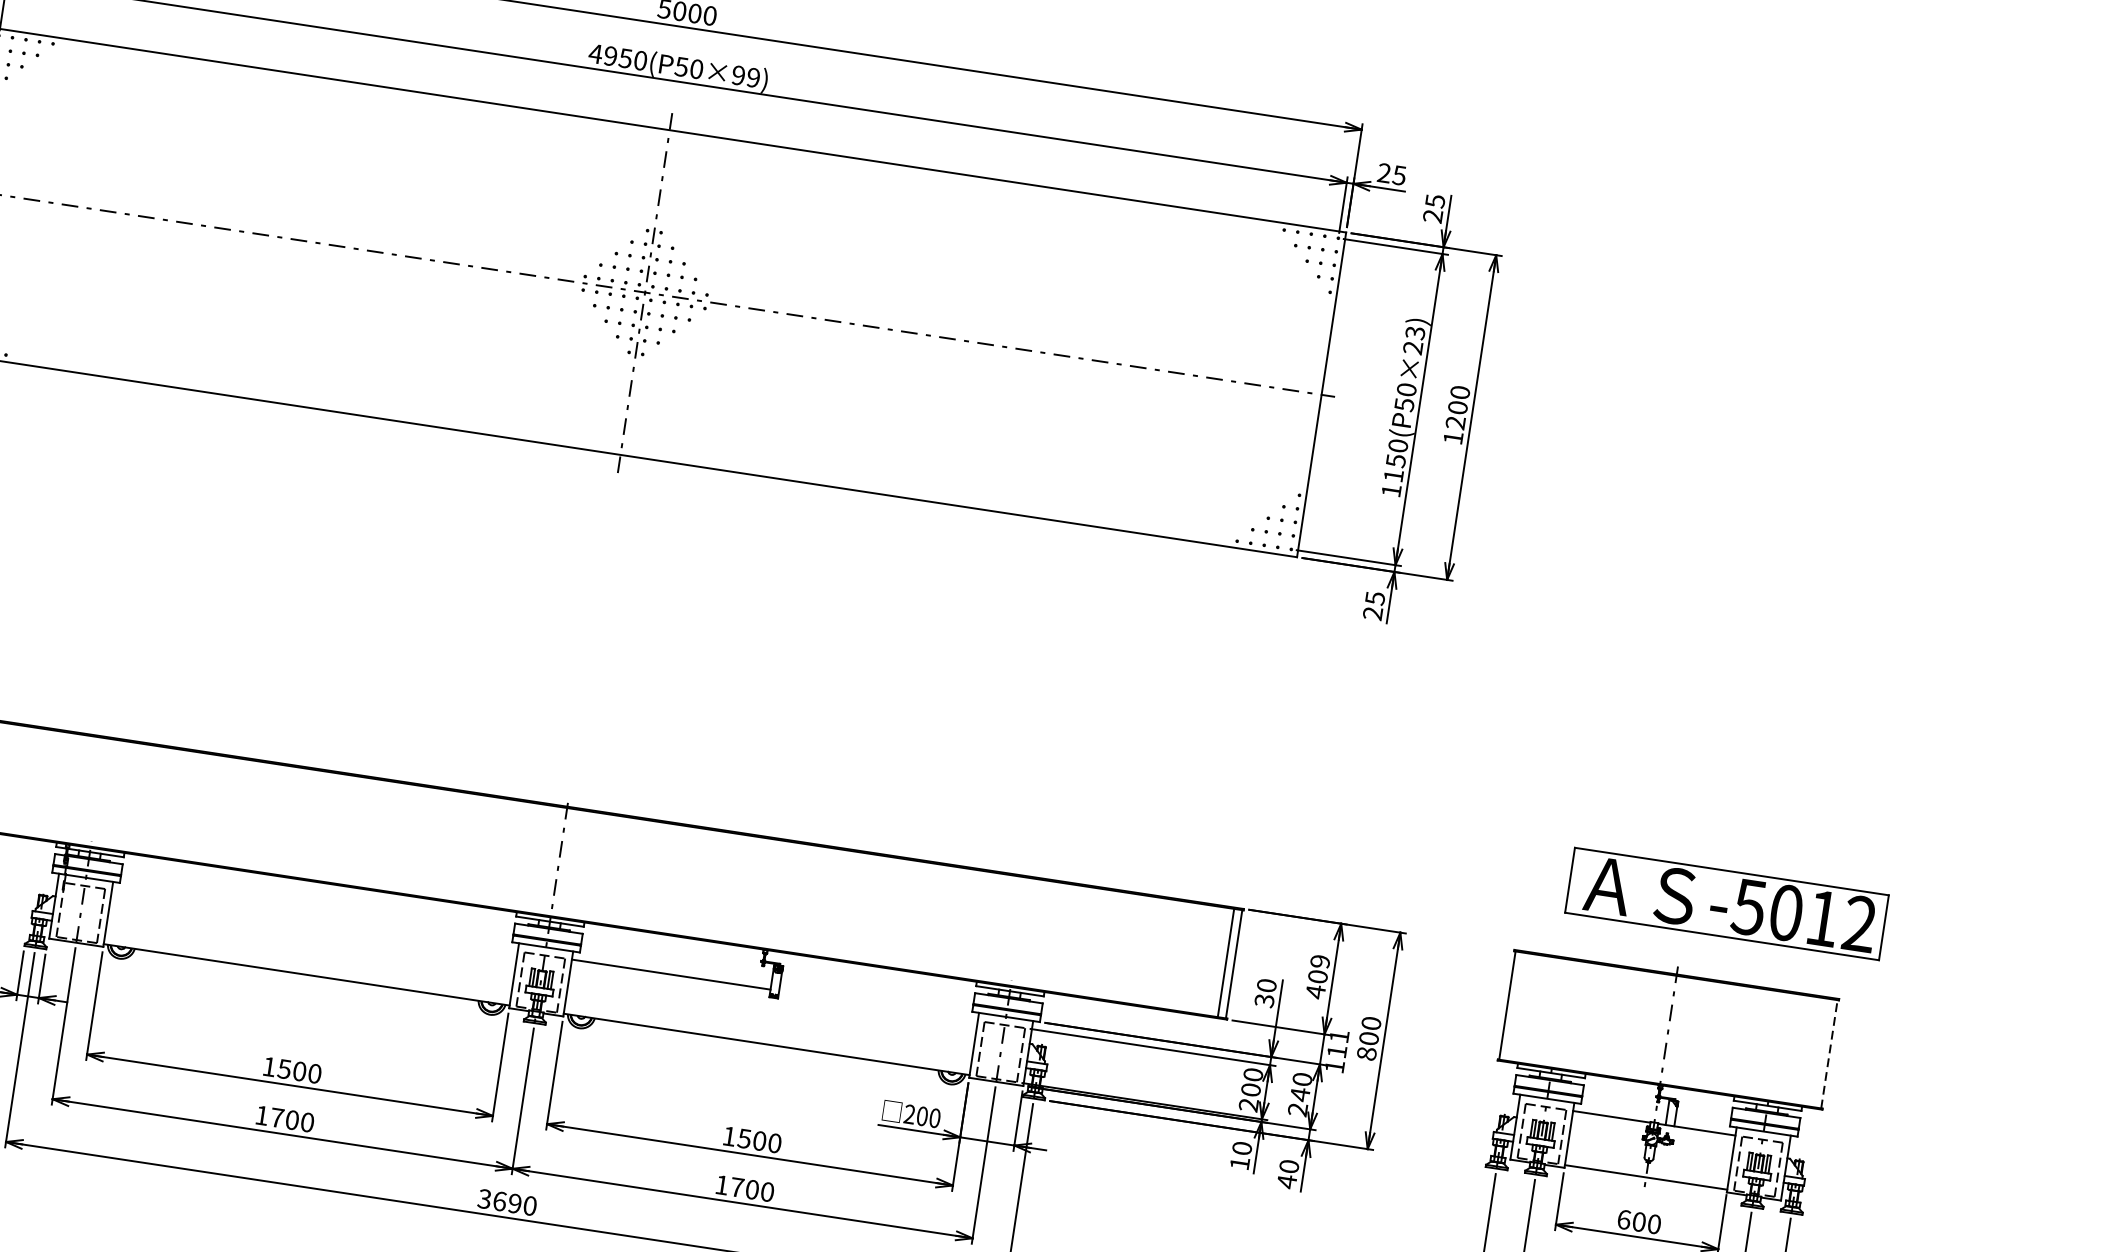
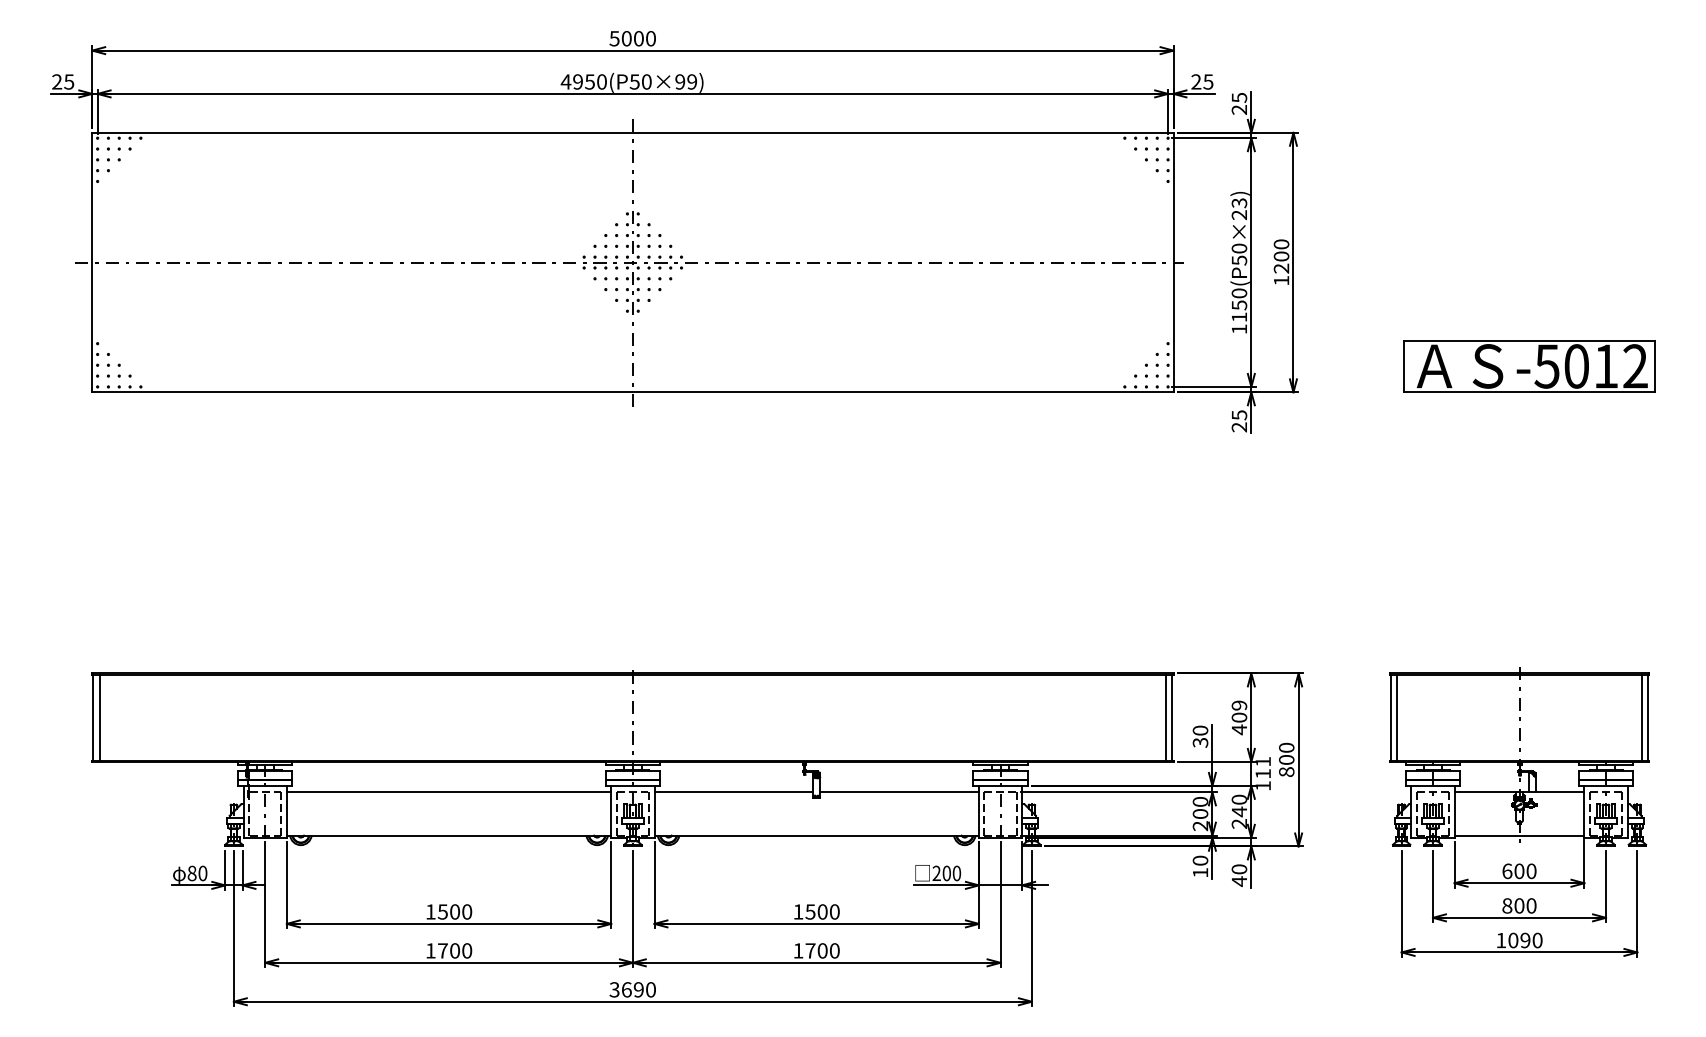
part: (1727, 904) -> (1529, 366), moved
line: (314, 920) -> (448, 792), added
line: (878, 1006) -> (899, 792), added
line: (1515, 1006) -> (1397, 717), added
line: (1821, 1052) -> (1641, 717), added
line: (1829, 1053) -> (1648, 717), dashed -> solid

